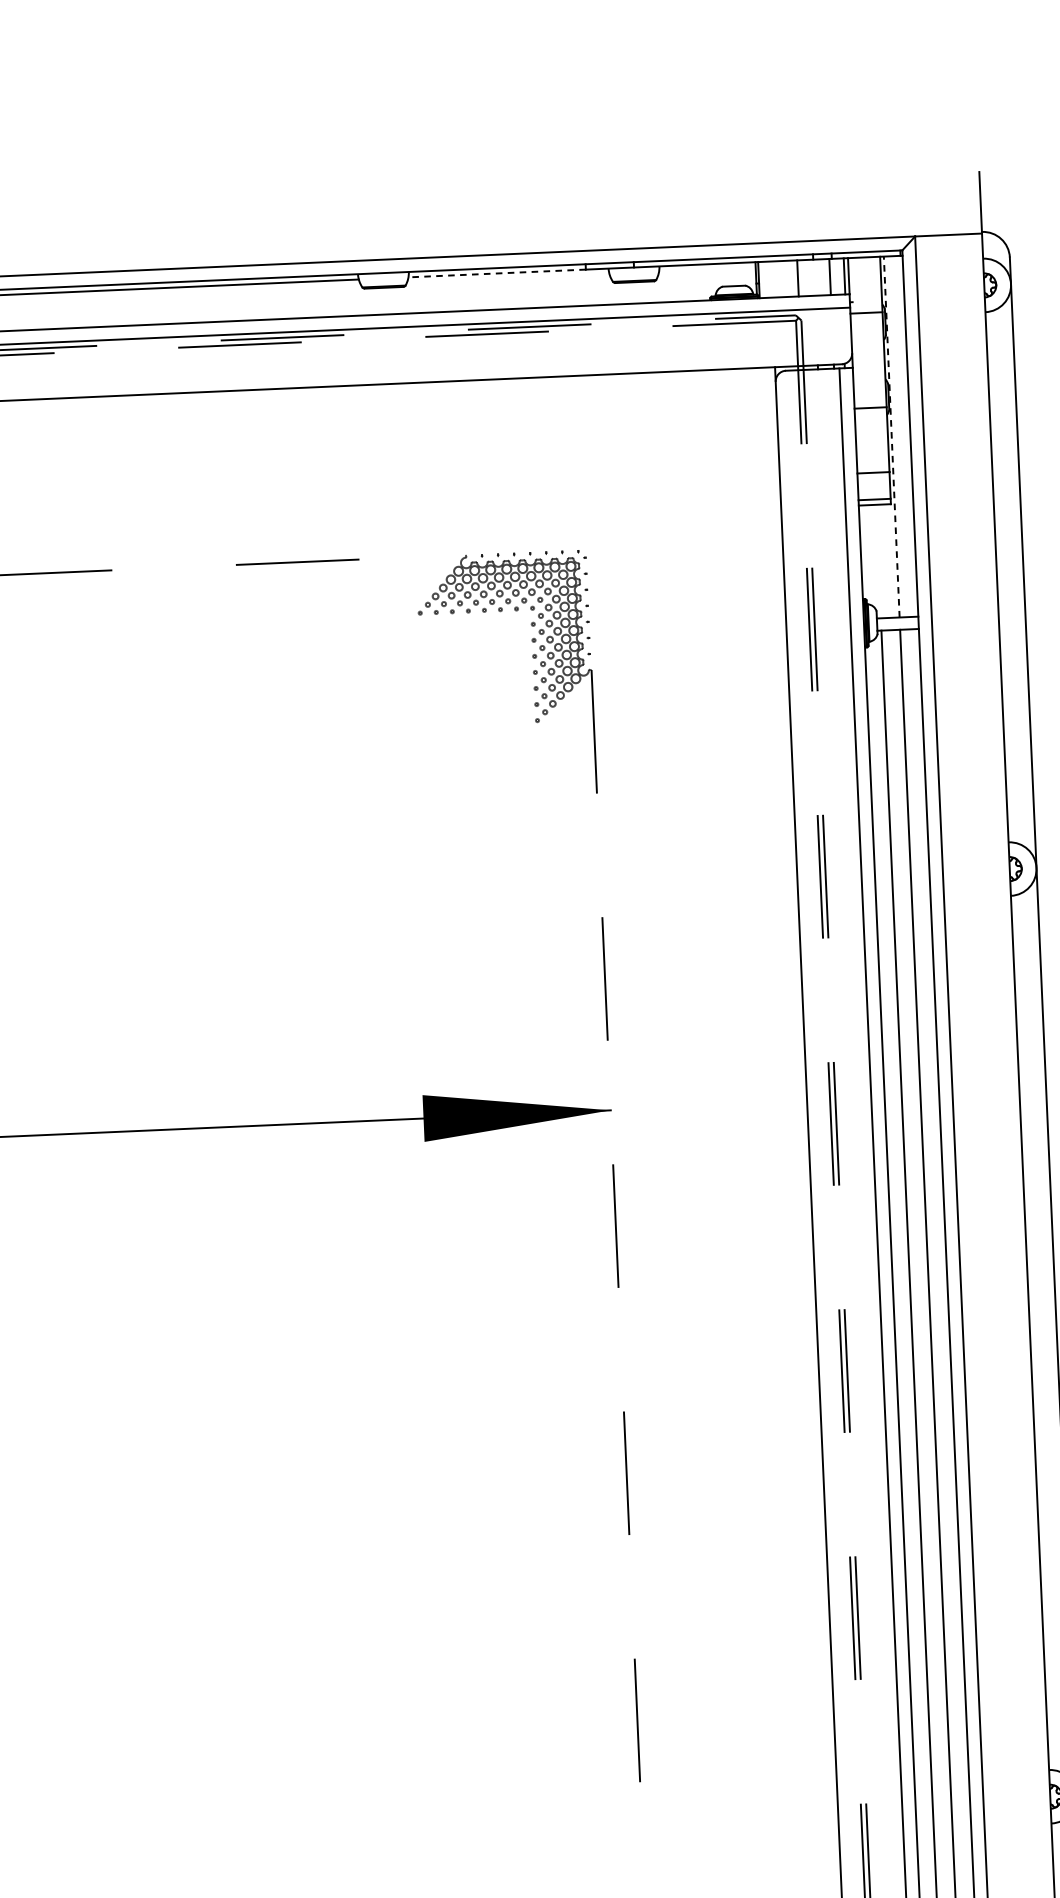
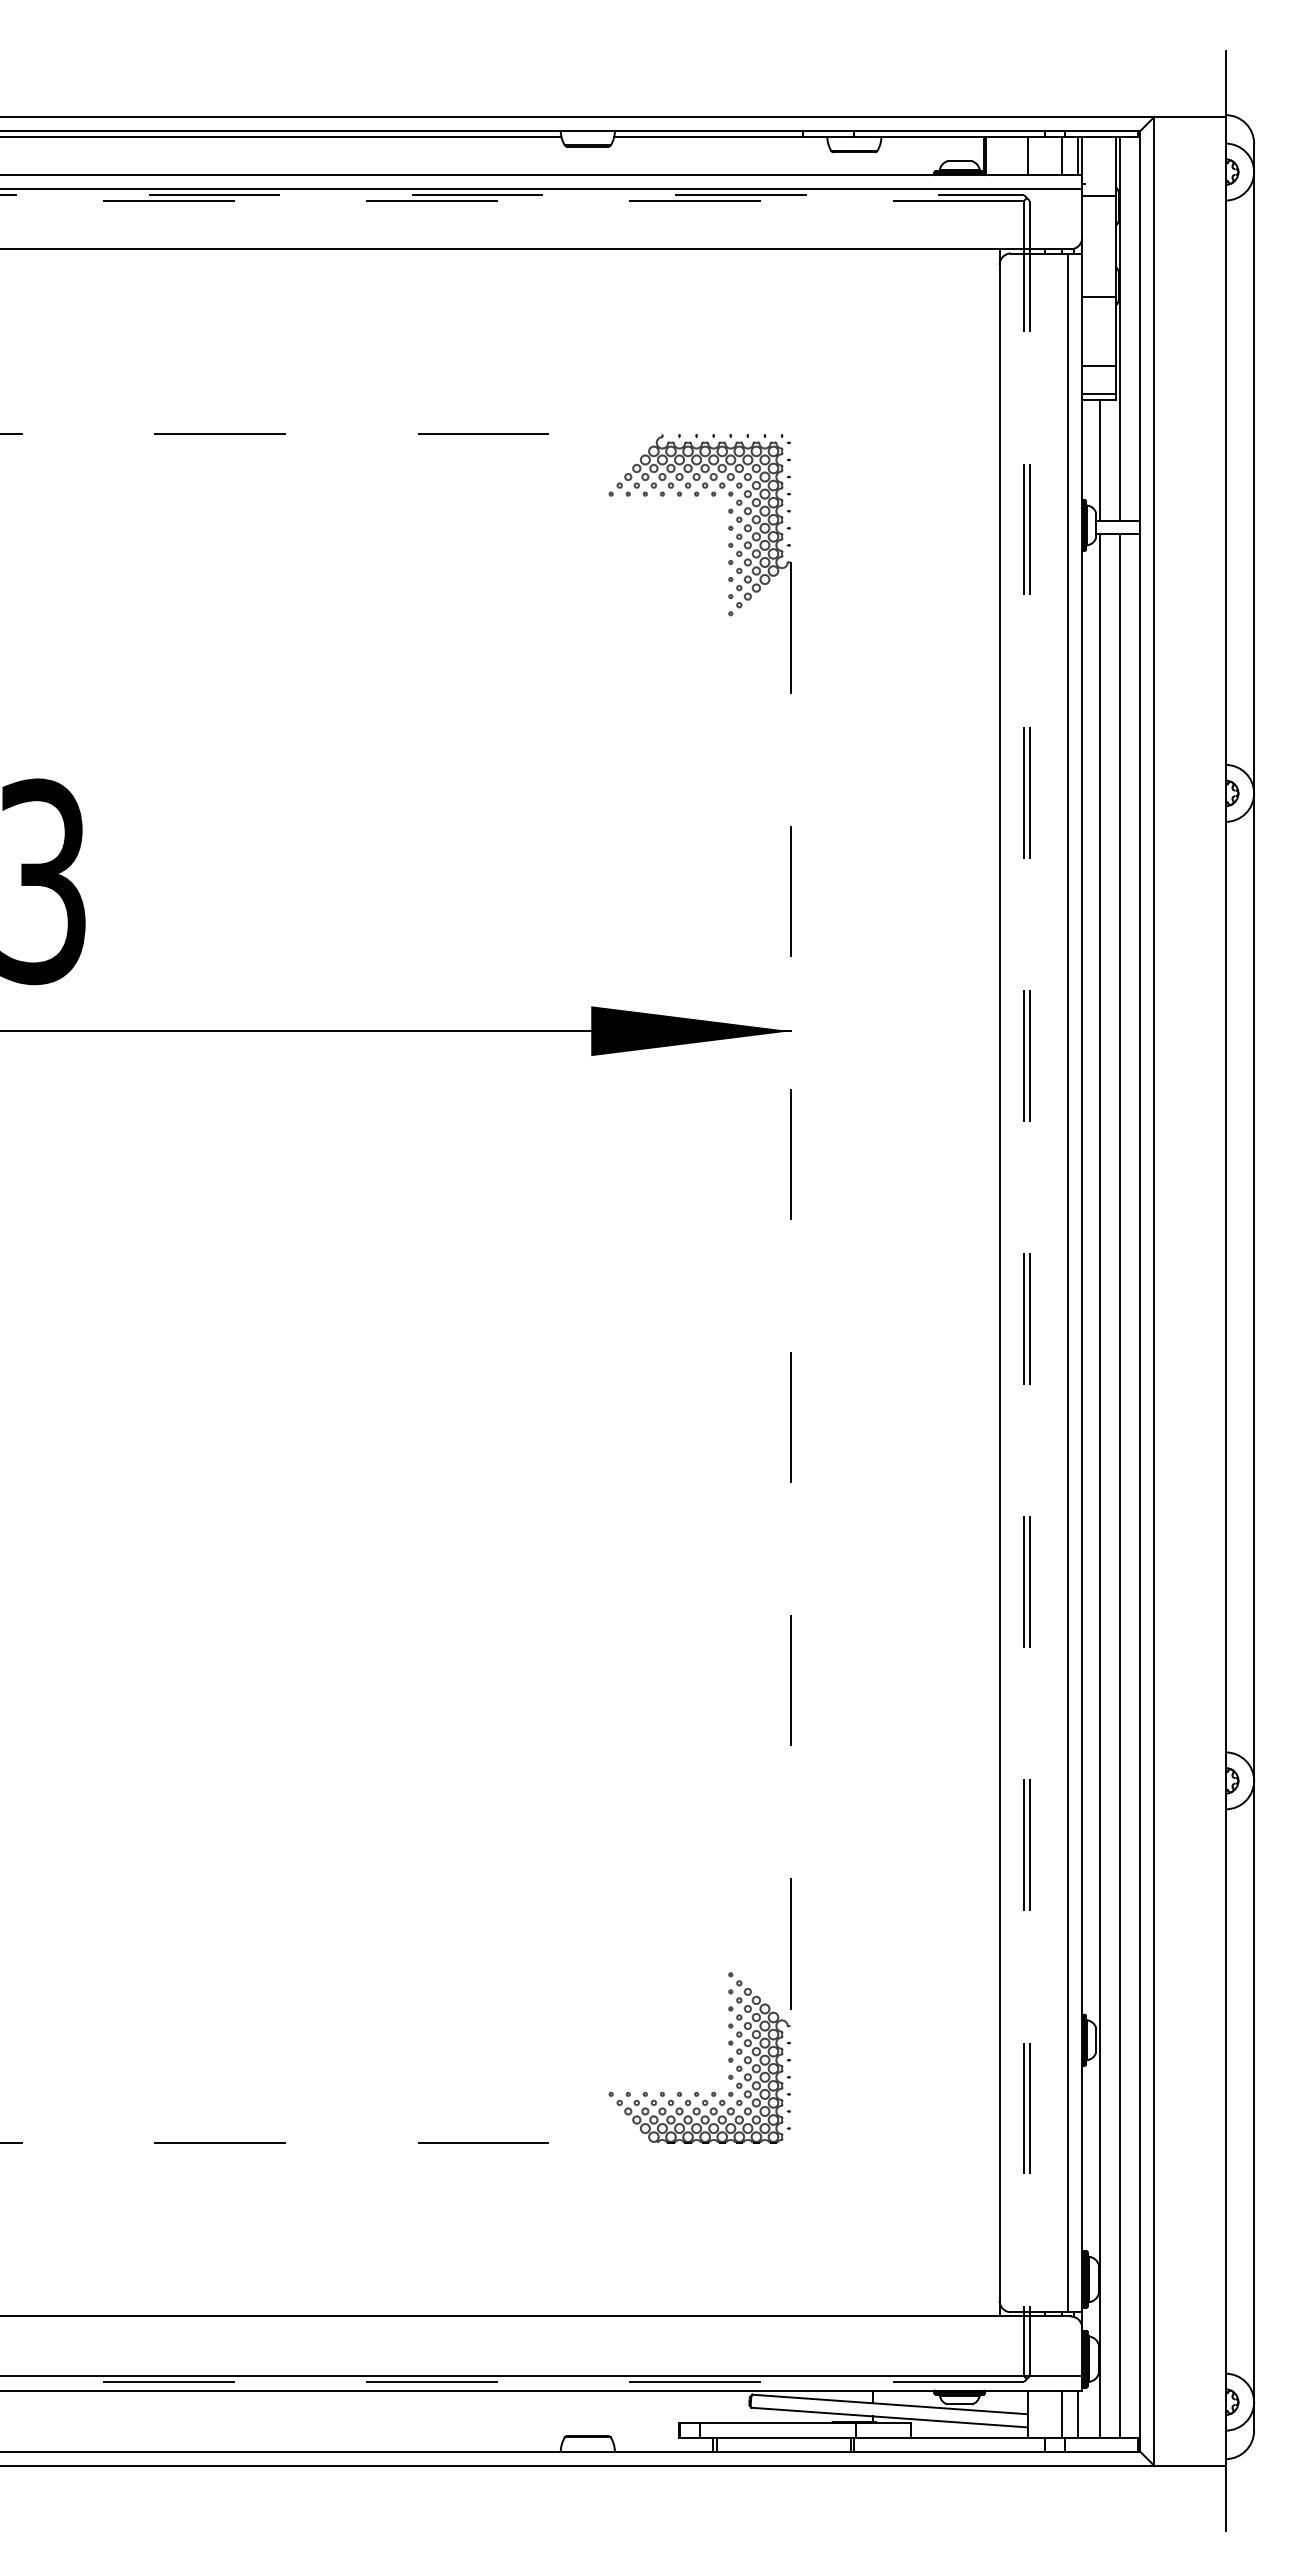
line: (496, 273) -> (708, 136), dashed -> solid
line: (891, 436) -> (1120, 328), dashed -> solid
line: (878, 561) -> (1100, 460), added

